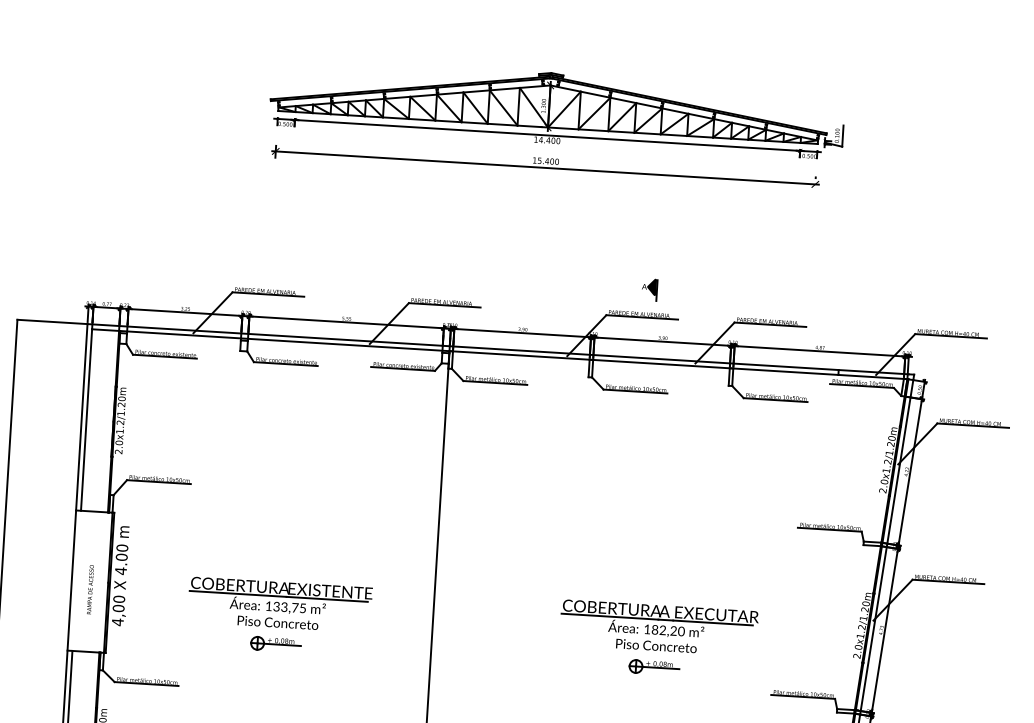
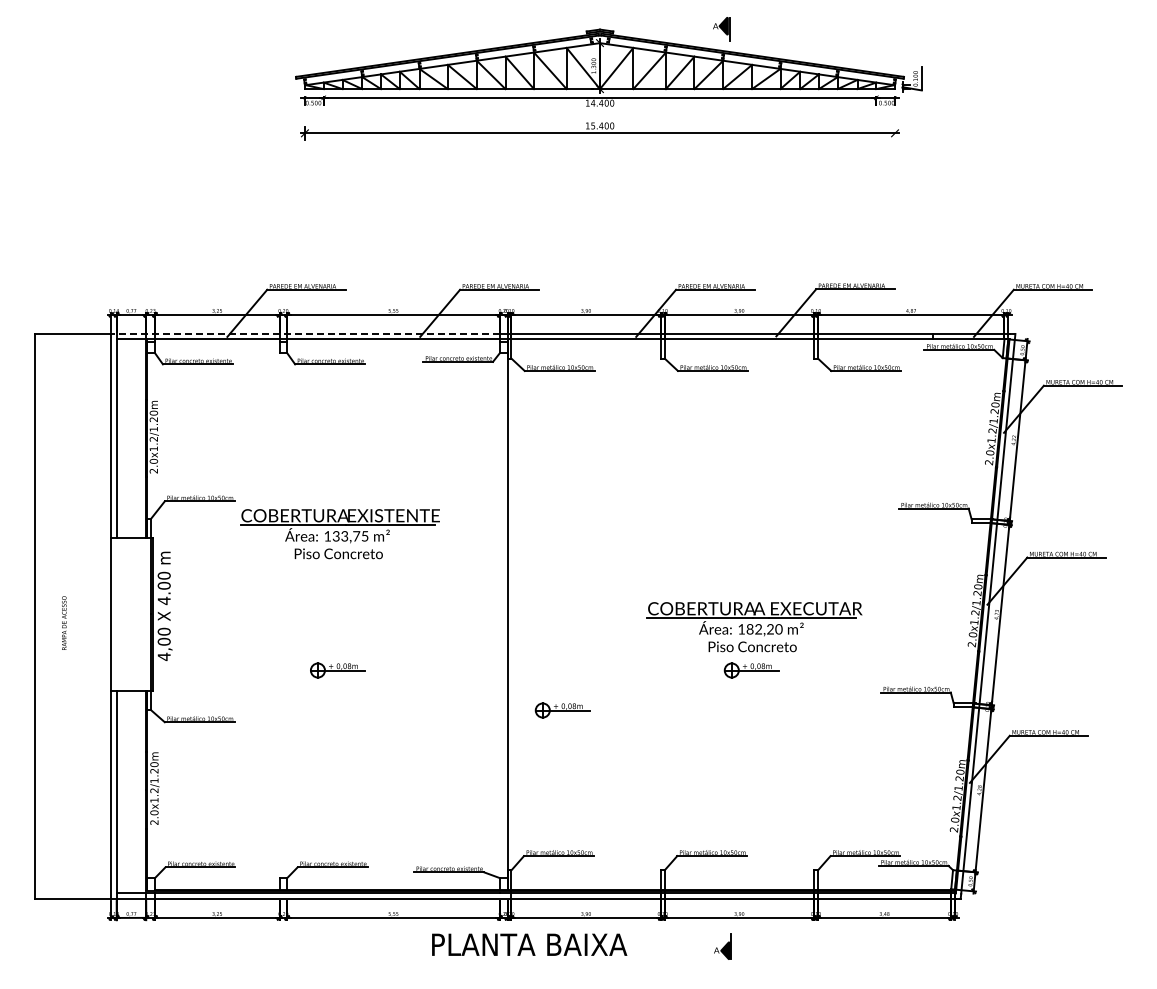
part: (649, 290) -> (721, 29), moved
line: (265, 335) -> (305, 334), solid -> dashed
text: (90, 589) -> (64, 622), moved
part: (279, 605) -> (339, 534), moved
part: (478, 693) -> (562, 710), added

